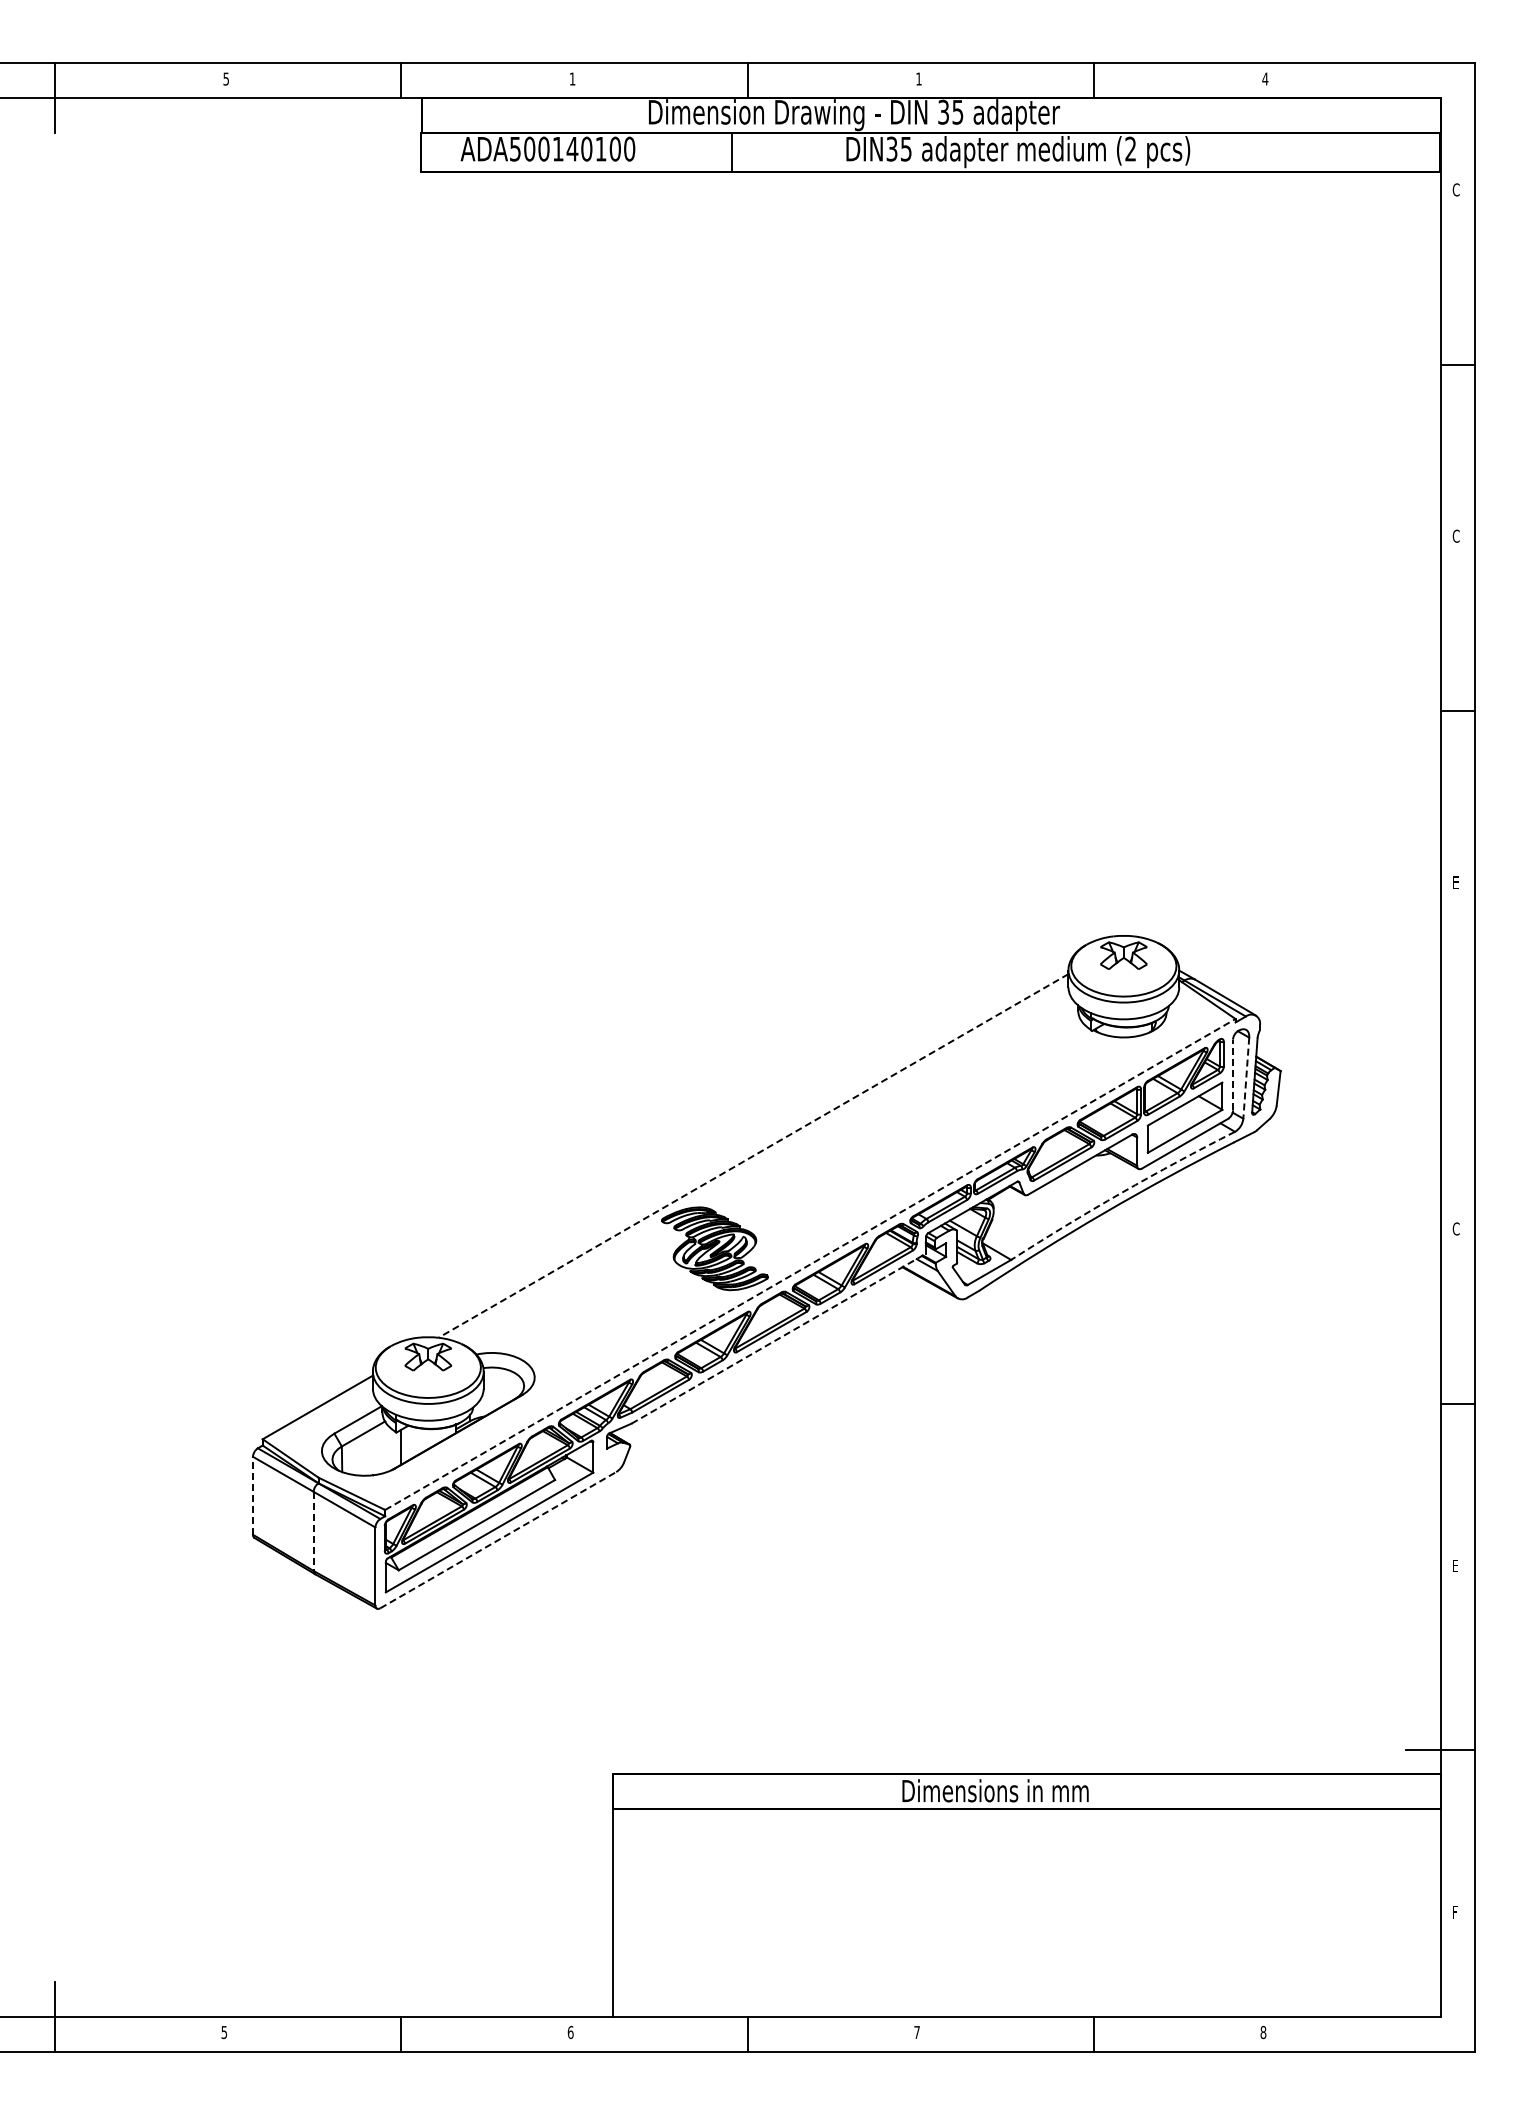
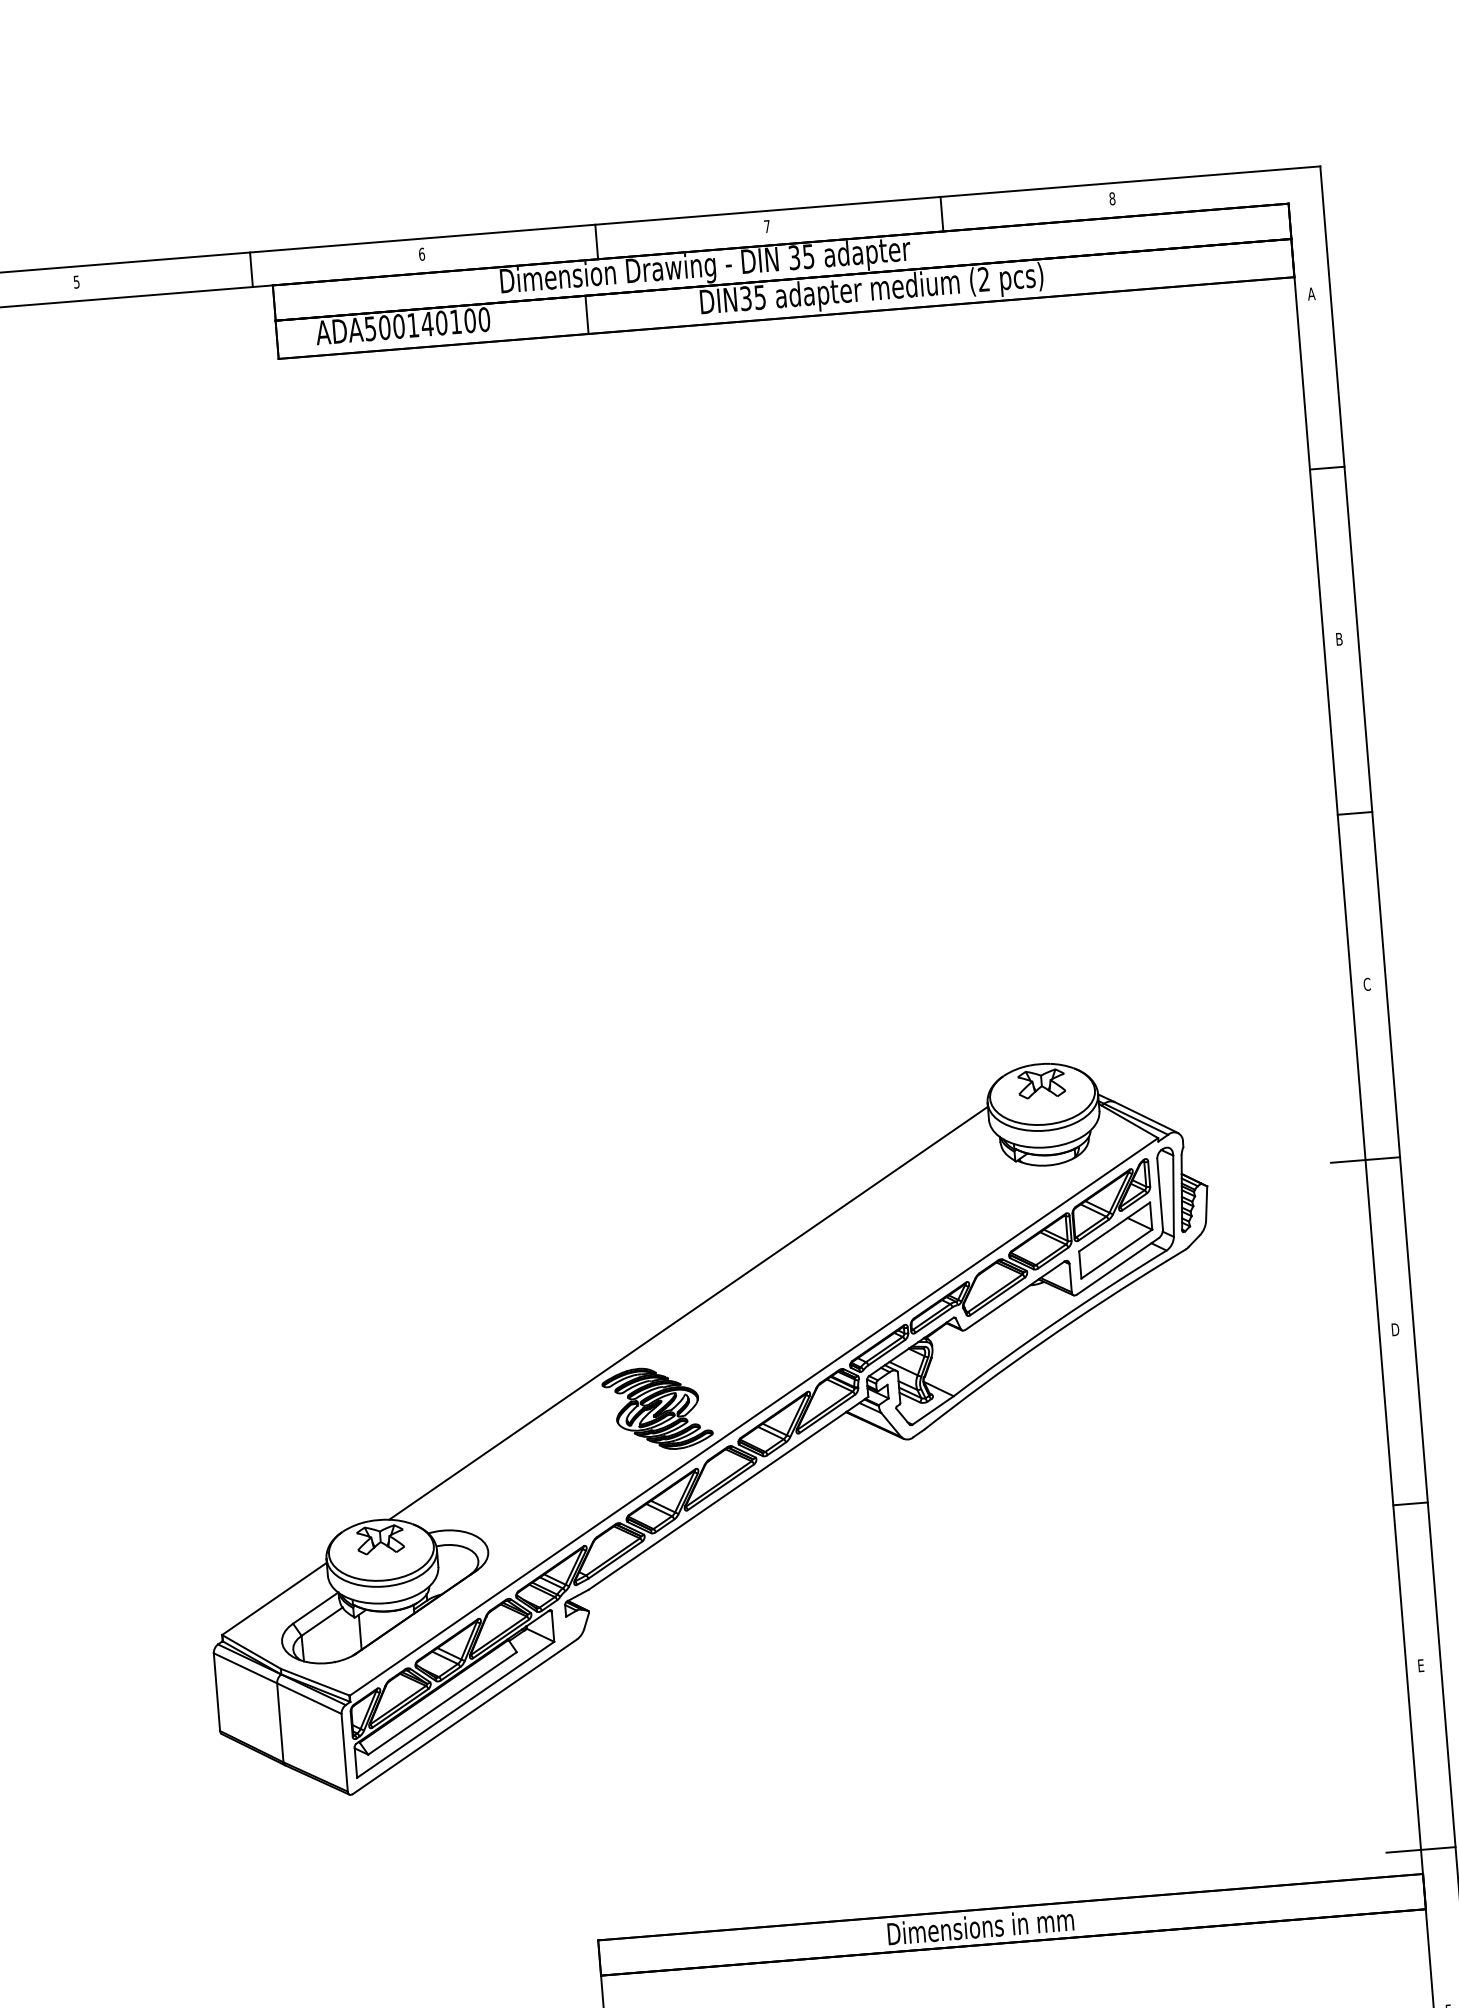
text: (572, 78) -> (421, 253), 1 -> 6
text: (918, 78) -> (766, 226), 1 -> 7
text: (1265, 78) -> (1112, 198), 4 -> 8
text: (1455, 189) -> (1310, 293), C -> A
text: (1455, 535) -> (1338, 638), C -> B
text: (1455, 882) -> (1366, 984), E -> C
line: (1440, 1057) -> (1365, 1160), added
line: (1233, 1074) -> (1160, 1193), dashed -> solid
line: (1246, 1078) -> (1173, 1196), dashed -> solid
line: (753, 1155) -> (688, 1312), dashed -> solid
arc: (1121, 1193) -> (1058, 1321), dashed -> solid
text: (1456, 1228) -> (1395, 1329), C -> D
line: (810, 1264) -> (754, 1416), dashed -> solid
line: (778, 1338) -> (728, 1493), dashed -> solid
line: (253, 1495) -> (217, 1691), dashed -> solid
line: (313, 1531) -> (280, 1722), dashed -> solid
line: (498, 1539) -> (465, 1716), dashed -> solid

